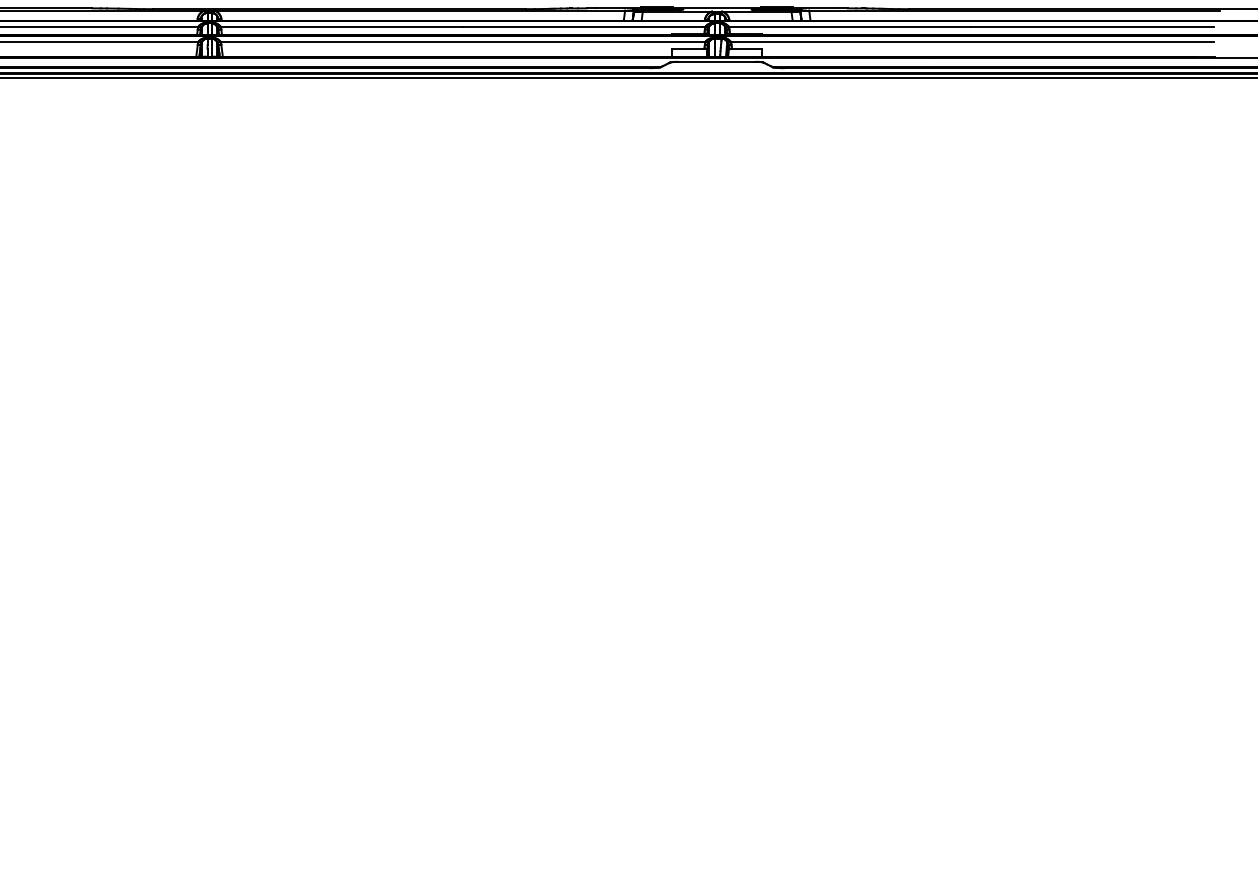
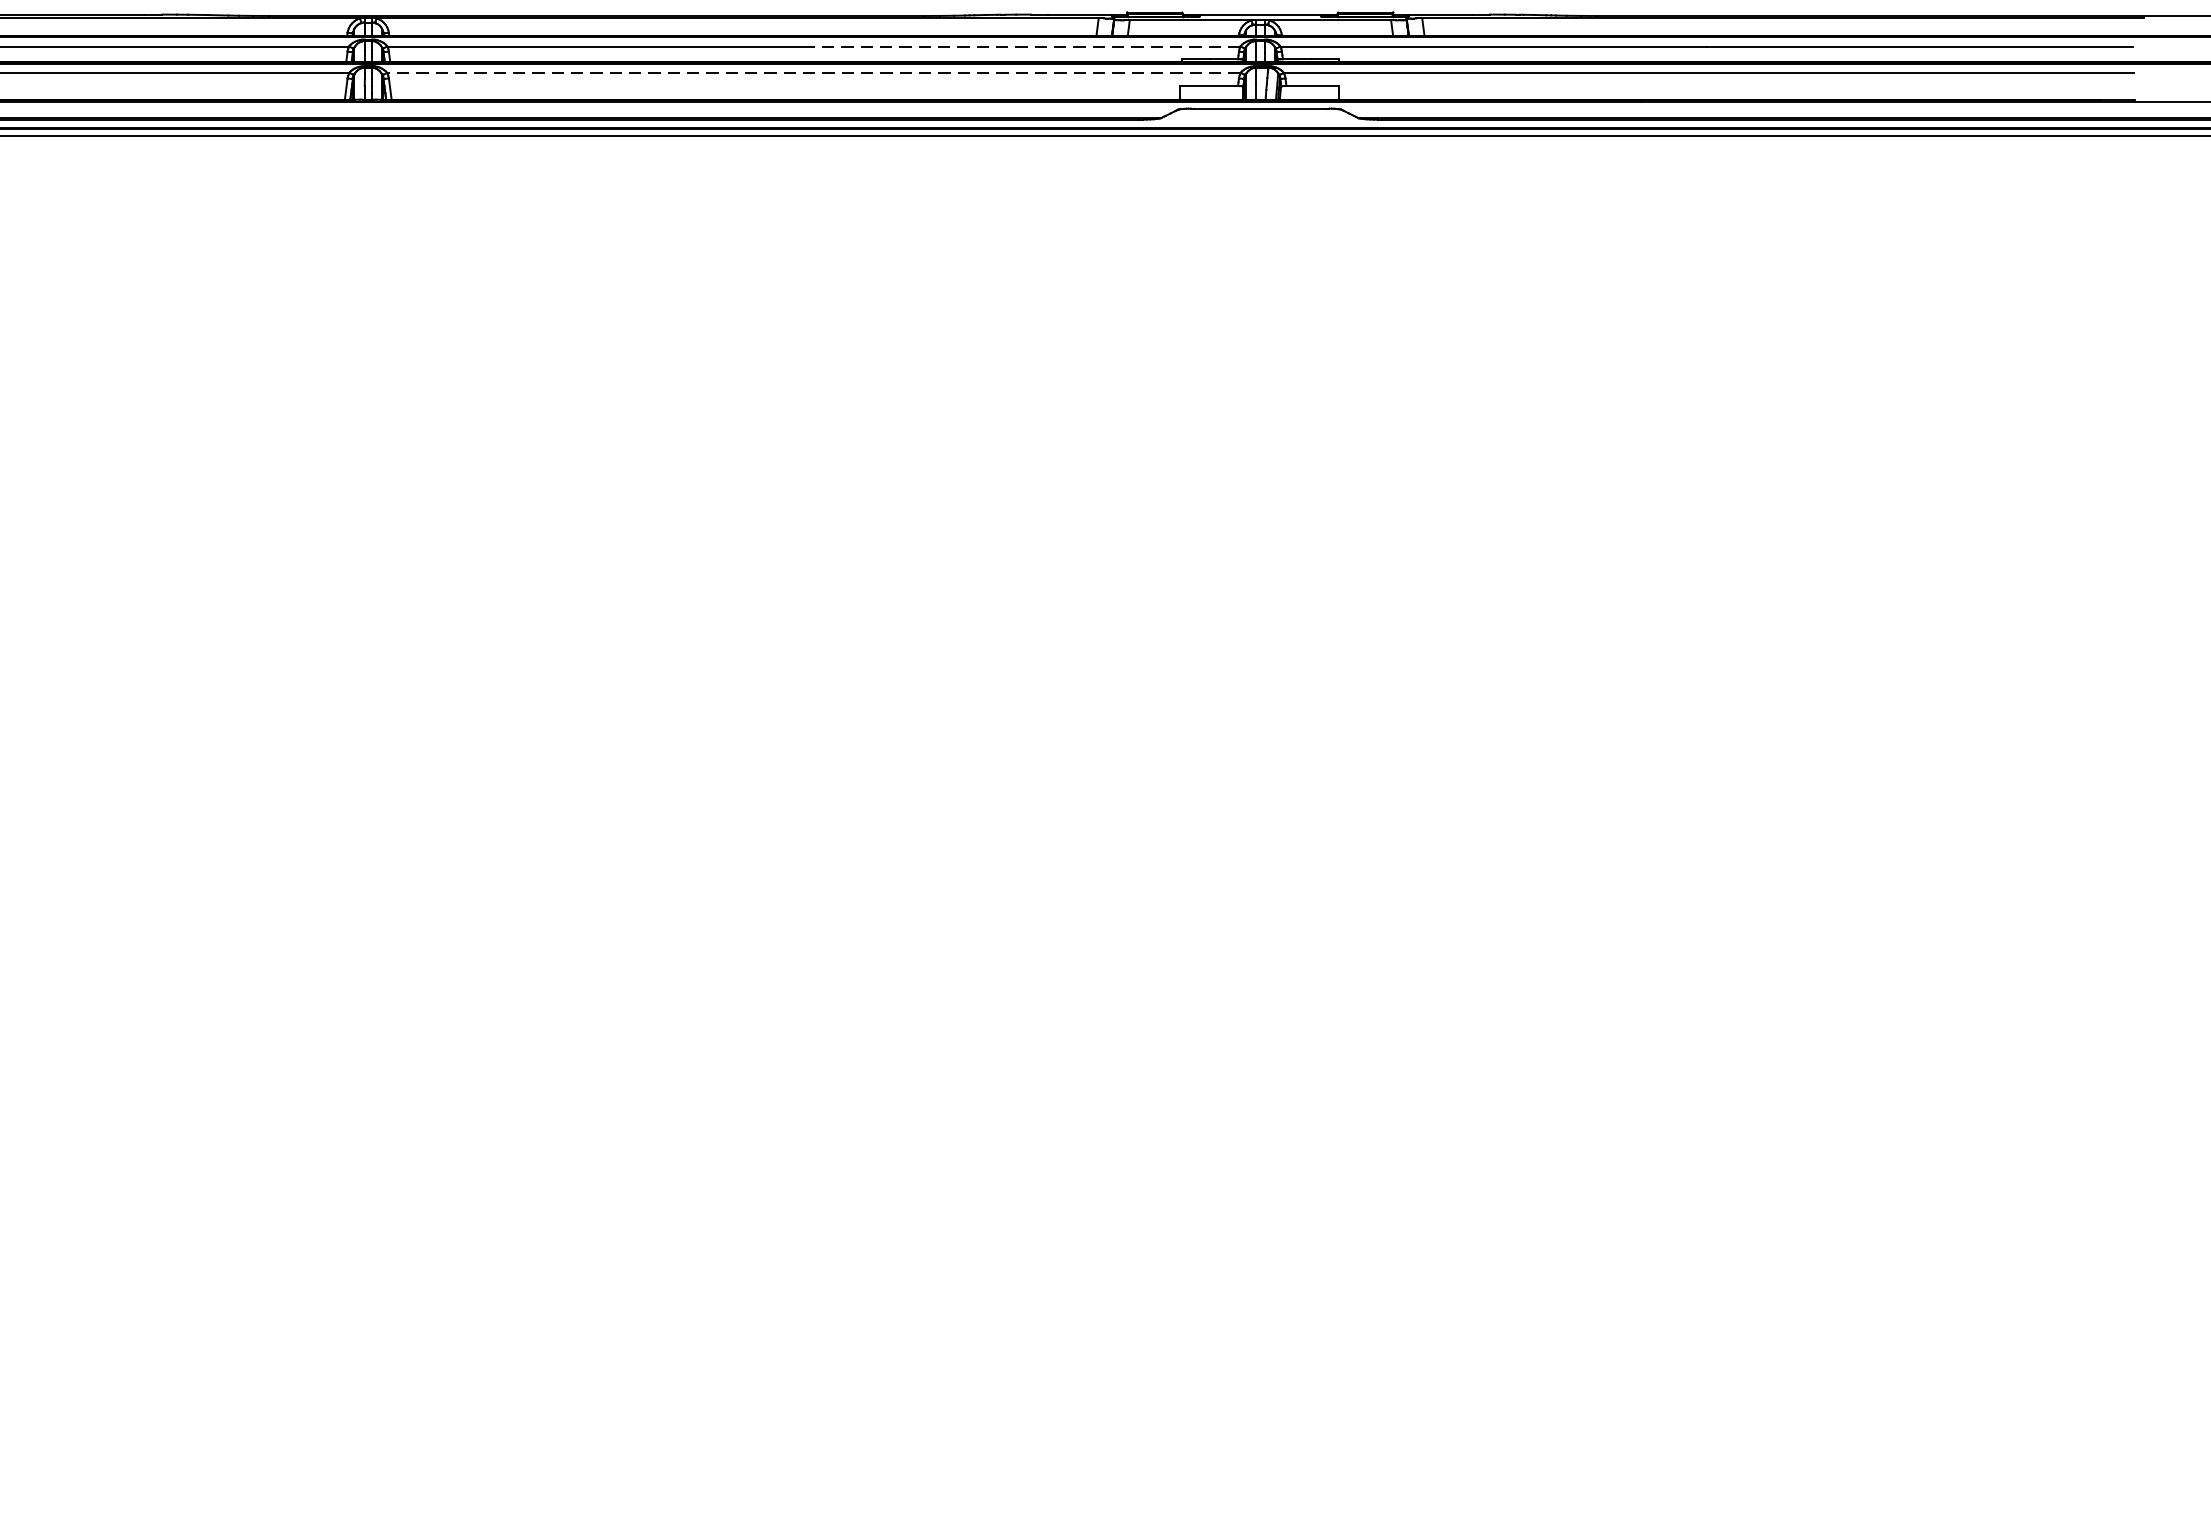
line: (583, 26) -> (1025, 46), solid -> dashed
line: (463, 41) -> (814, 72), solid -> dashed

